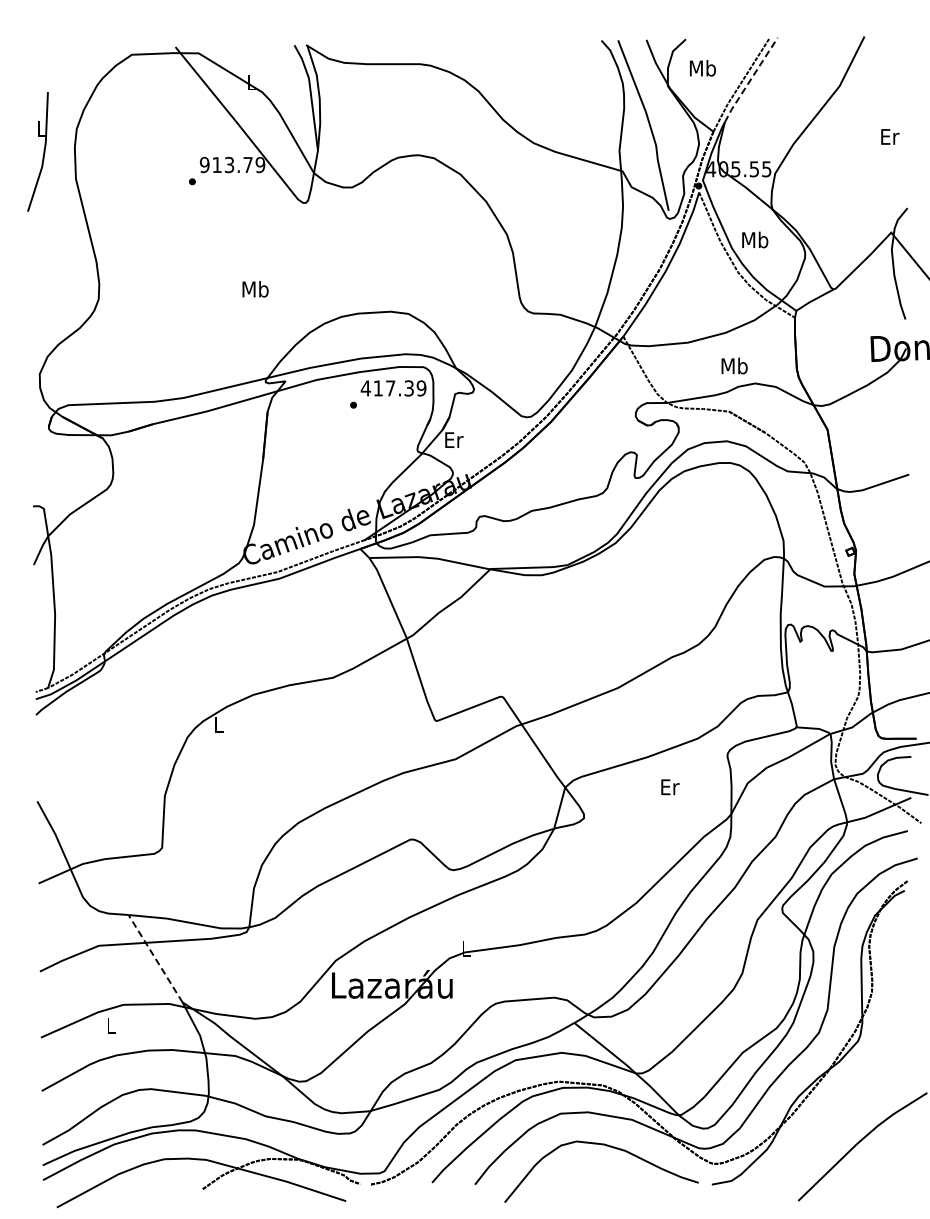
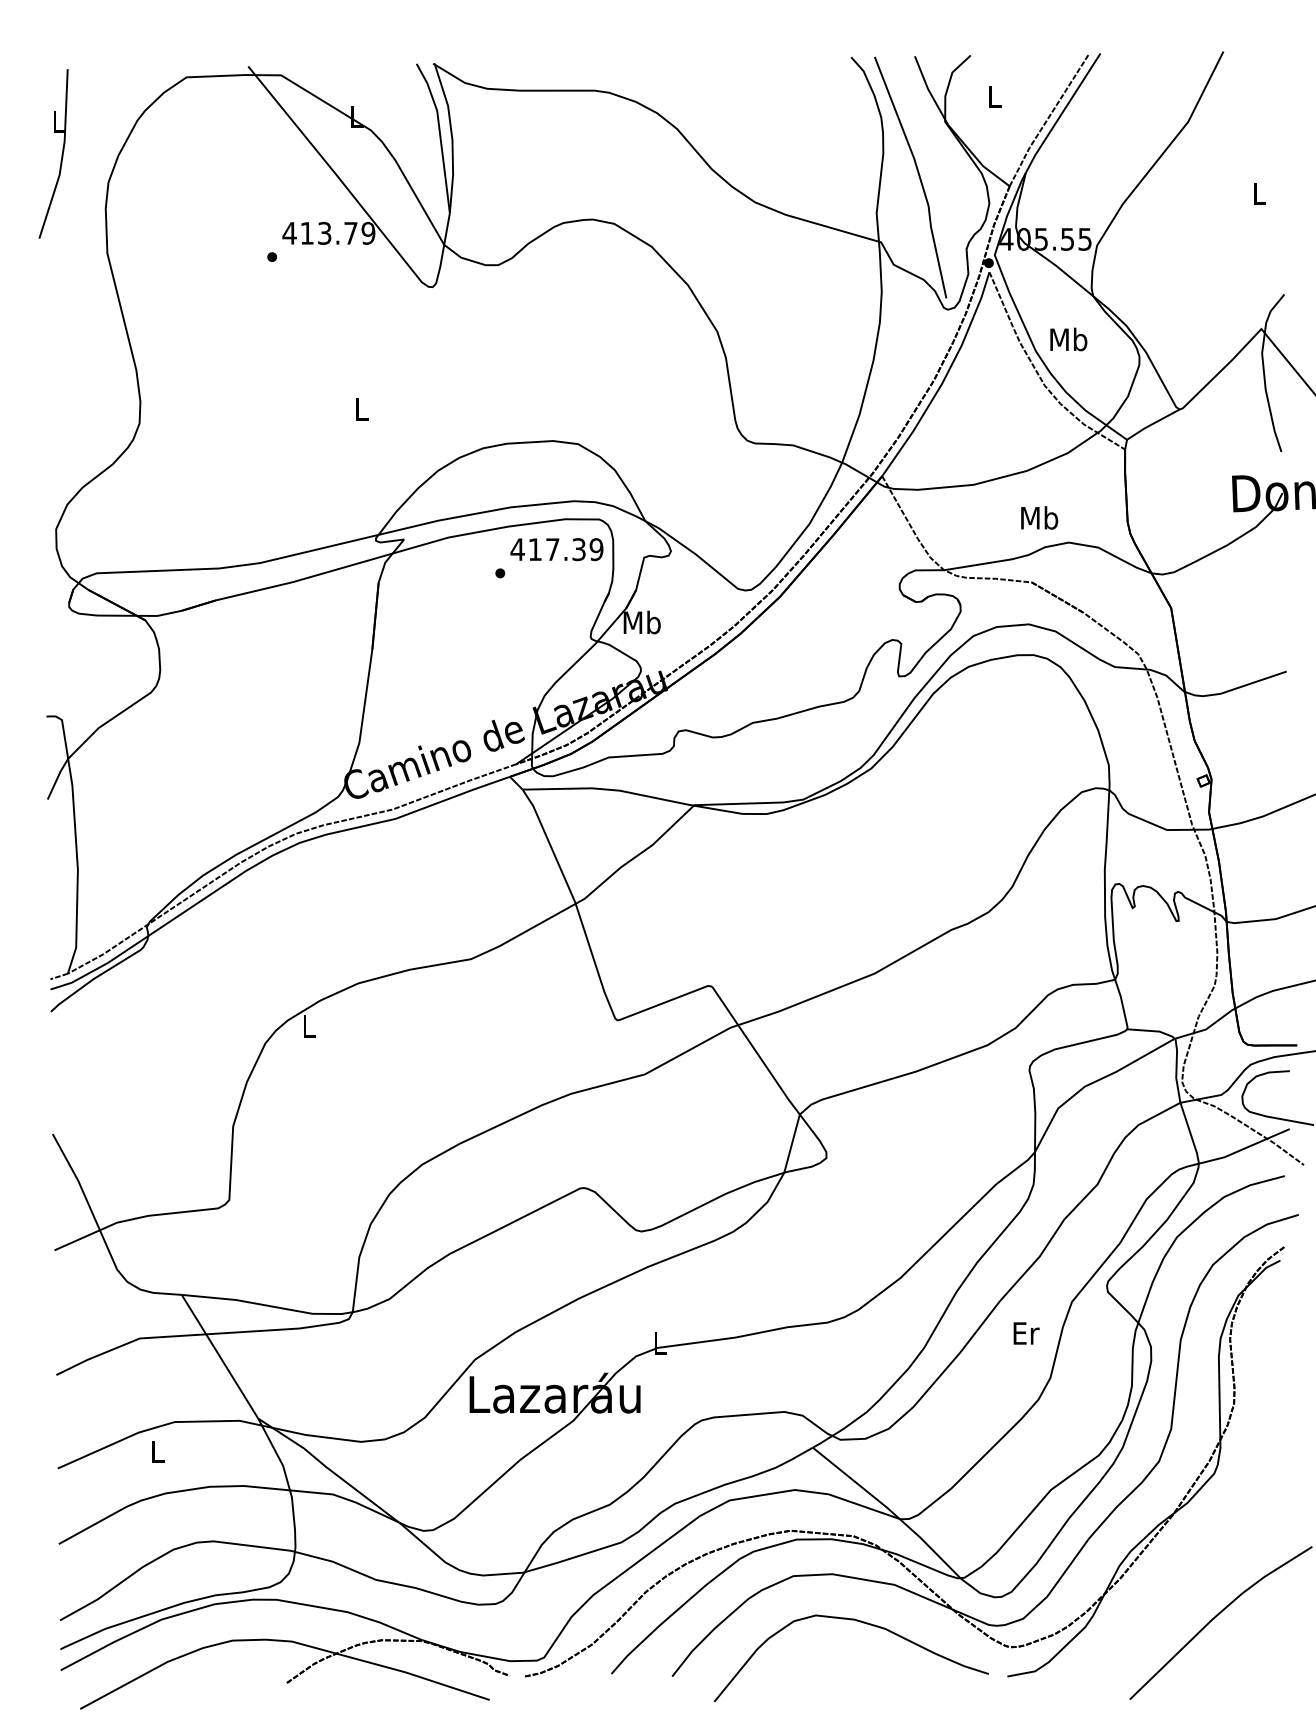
text: (702, 68) -> (994, 96), Mb -> L
line: (750, 80) -> (1062, 113), dashed -> solid
text: (890, 136) -> (1260, 193), Er -> L
part: (37, 151) -> (52, 153), moved
text: (204, 164) -> (289, 232), 913.79 -> 413.79
text: (255, 289) -> (361, 409), Mb -> L
text: (453, 439) -> (641, 621), Er -> Mb
text: (670, 787) -> (1026, 1333), moved
line: (155, 958) -> (219, 1356), dashed -> solid

